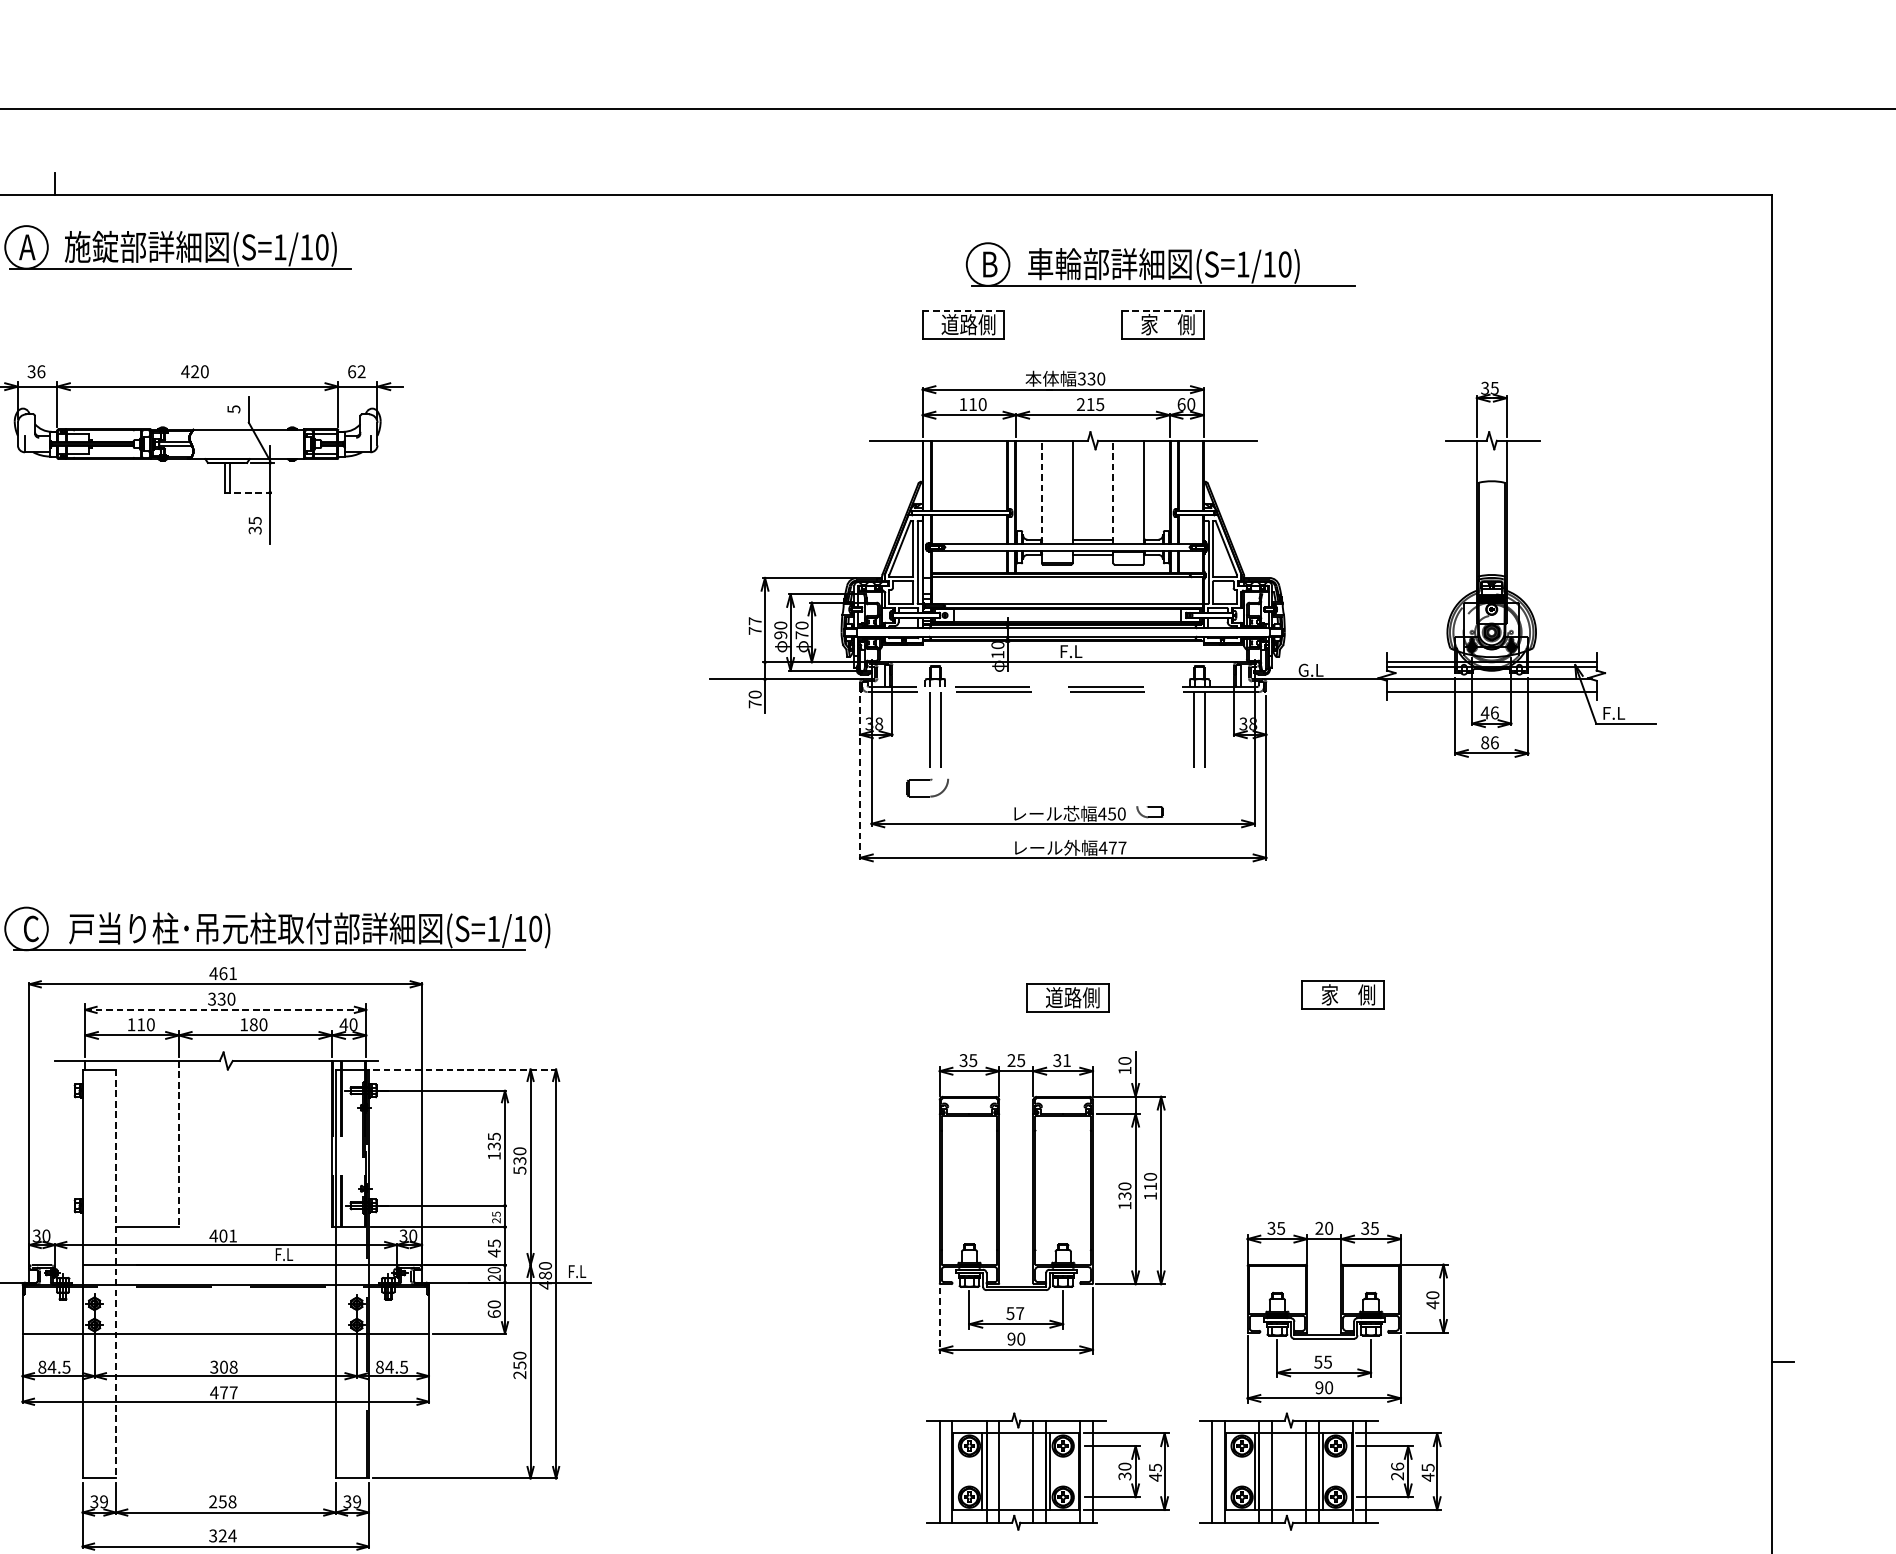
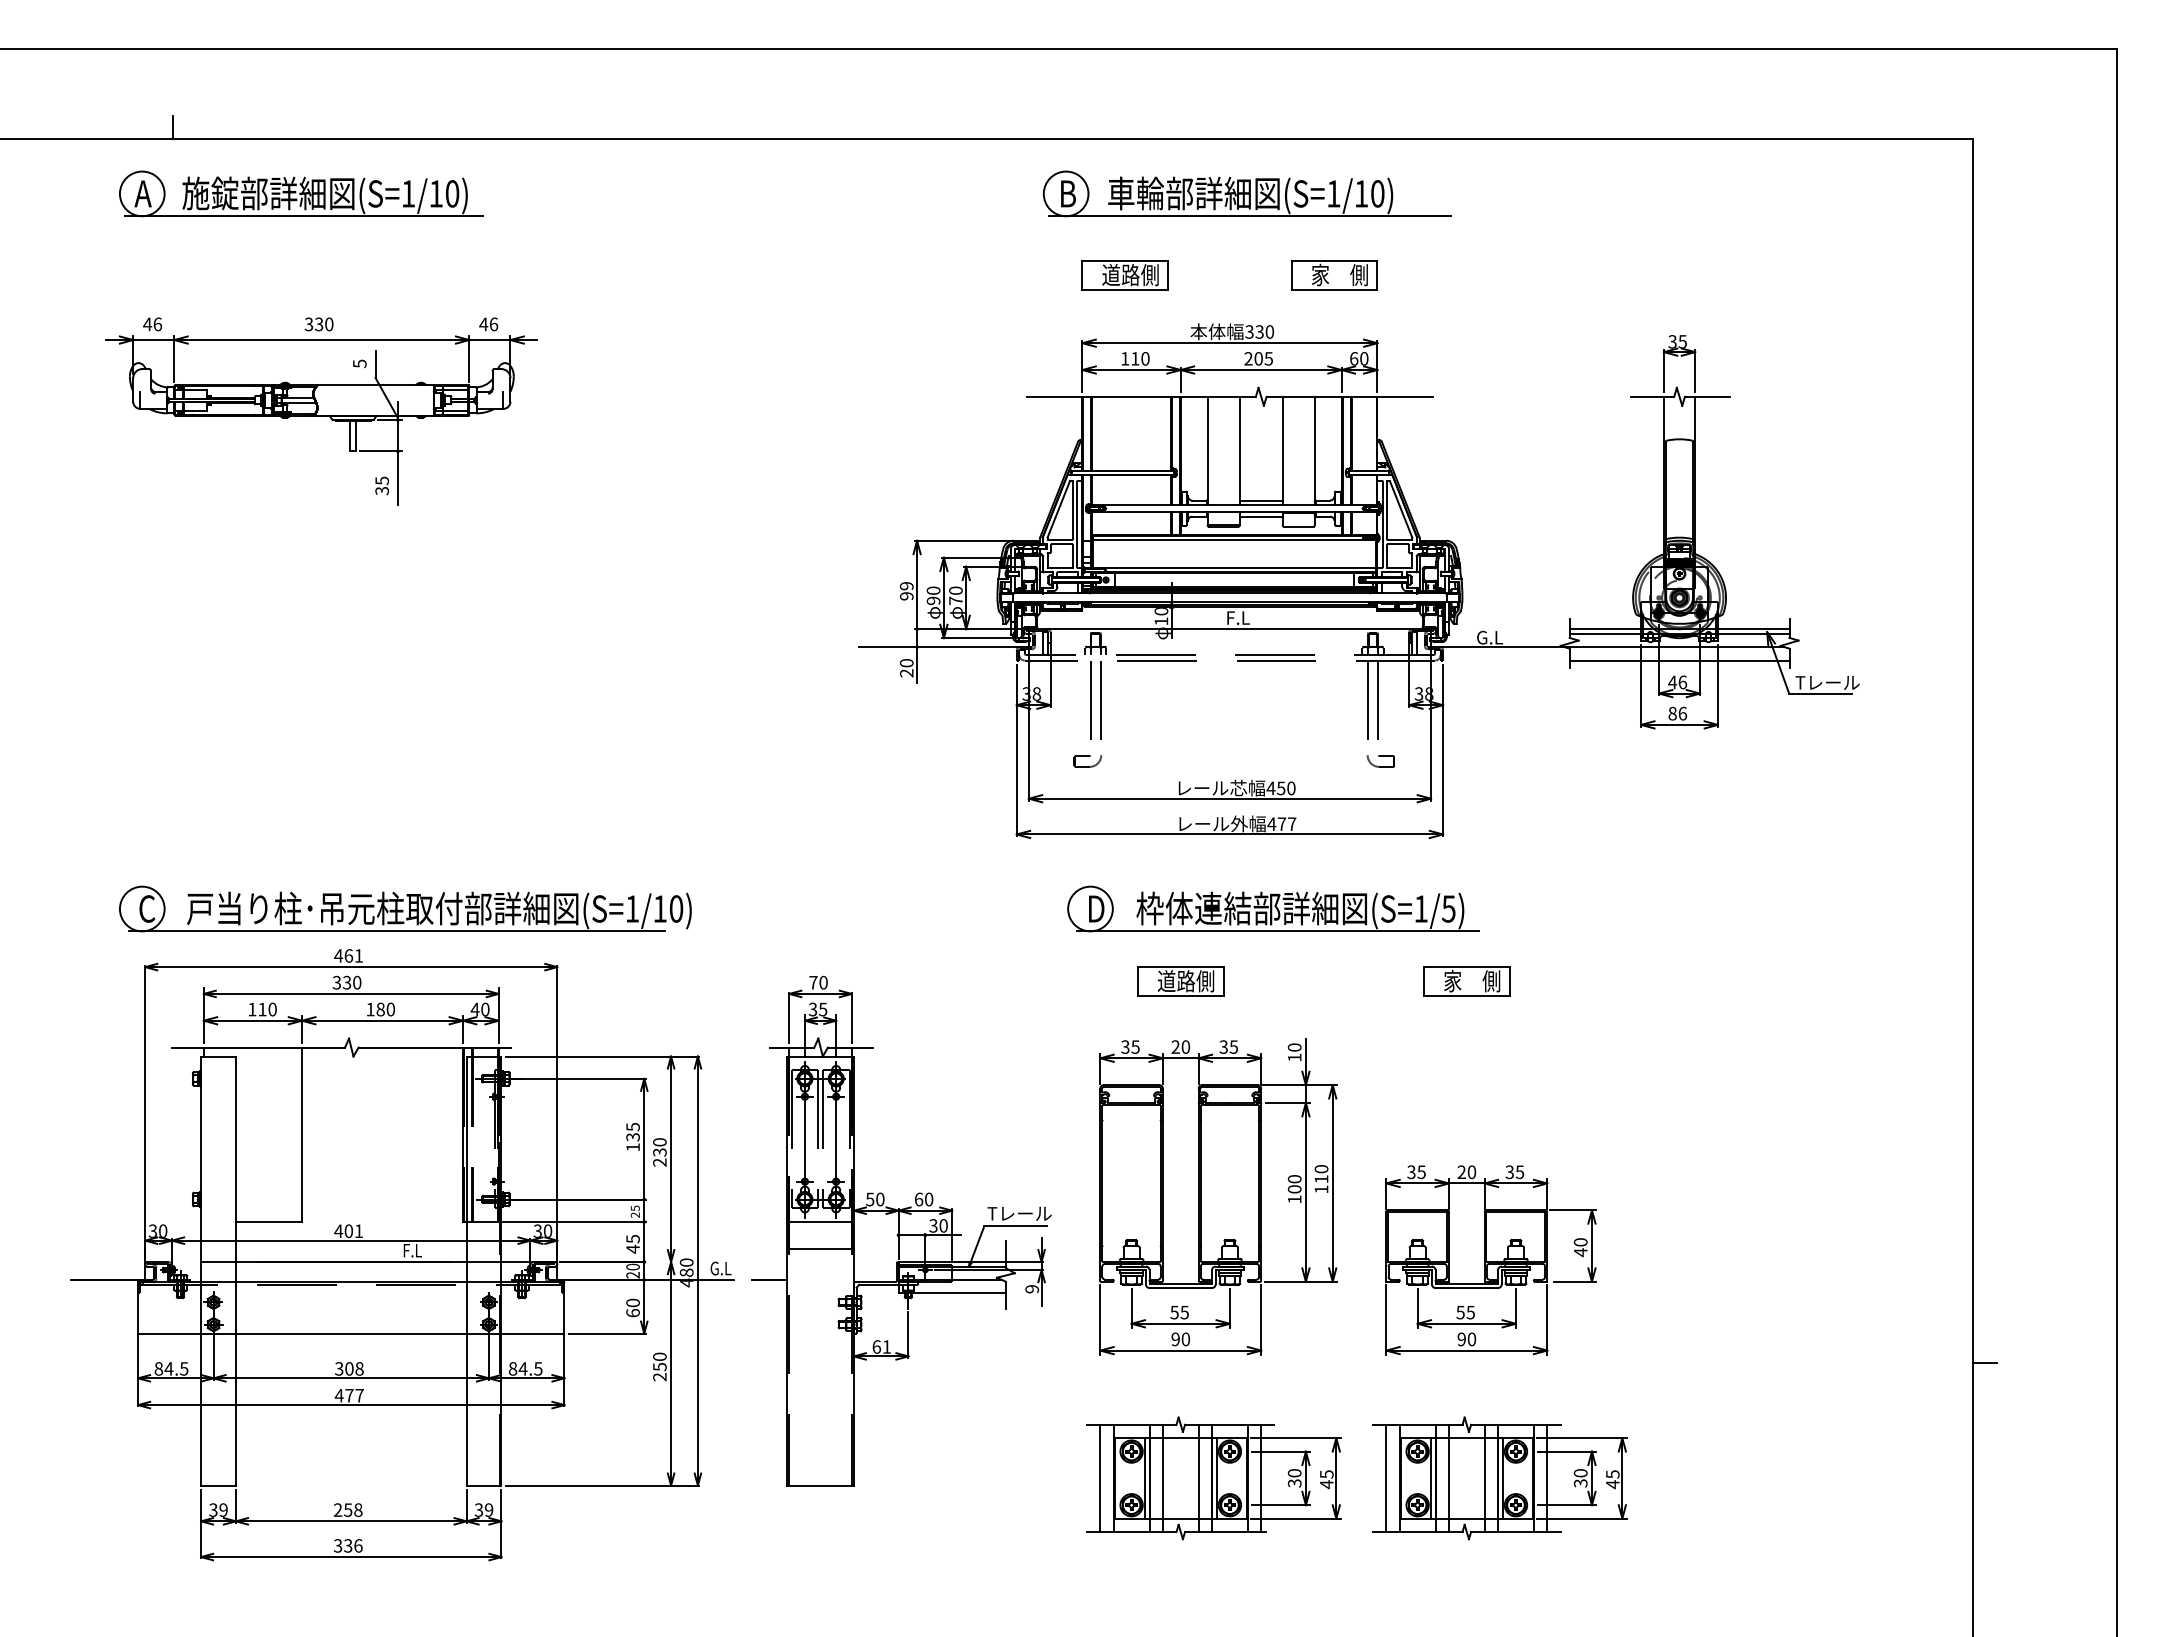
part: (1159, 264) -> (1246, 193), moved
line: (963, 310) -> (1125, 260), dashed -> solid
line: (1162, 310) -> (1334, 260), dashed -> solid
text: (31, 371) -> (147, 324), 36 -> 46
text: (189, 371) -> (313, 324), 420 -> 330
text: (356, 371) -> (488, 324), 62 -> 46
text: (1090, 404) -> (1258, 358), 215 -> 205
line: (1041, 491) -> (1207, 450), dashed -> solid
line: (1113, 491) -> (1282, 450), dashed -> solid
line: (254, 492) -> (381, 451), dashed -> solid
text: (754, 626) -> (906, 591), 77 -> 99
text: (754, 704) -> (906, 673), 70 -> 20
text: (1632, 713) -> (1827, 682), F.L -> Tレール
line: (859, 777) -> (1016, 750), dashed -> solid
part: (927, 788) -> (1087, 761), size x0.62
part: (1149, 812) -> (1380, 761), moved
part: (1104, 928) -> (1273, 908), added
part: (1342, 995) -> (1466, 981), moved
part: (1067, 998) -> (1180, 981), moved
line: (225, 1009) -> (351, 993), dashed -> solid
text: (1020, 1059) -> (1185, 1046), 25 -> 20
text: (1066, 1059) -> (1233, 1046), 31 -> 35
line: (465, 1069) -> (602, 1056), dashed -> solid
line: (179, 1144) -> (302, 1135), dashed -> solid
text: (519, 1170) -> (659, 1162), 530 -> 230
text: (1124, 1196) -> (1294, 1189), 130 -> 100
part: (750, 1235) -> (901, 1230), added
text: (577, 1271) -> (720, 1268), F.L -> G.L
line: (115, 1274) -> (235, 1271), dashed -> solid
part: (1346, 1312) -> (1490, 1260), moved
text: (1019, 1313) -> (1184, 1312), 57 -> 55
line: (939, 1321) -> (1100, 1320), dashed -> solid
text: (1397, 1471) -> (1580, 1478), 26 -> 30
text: (227, 1535) -> (353, 1545), 324 -> 336

